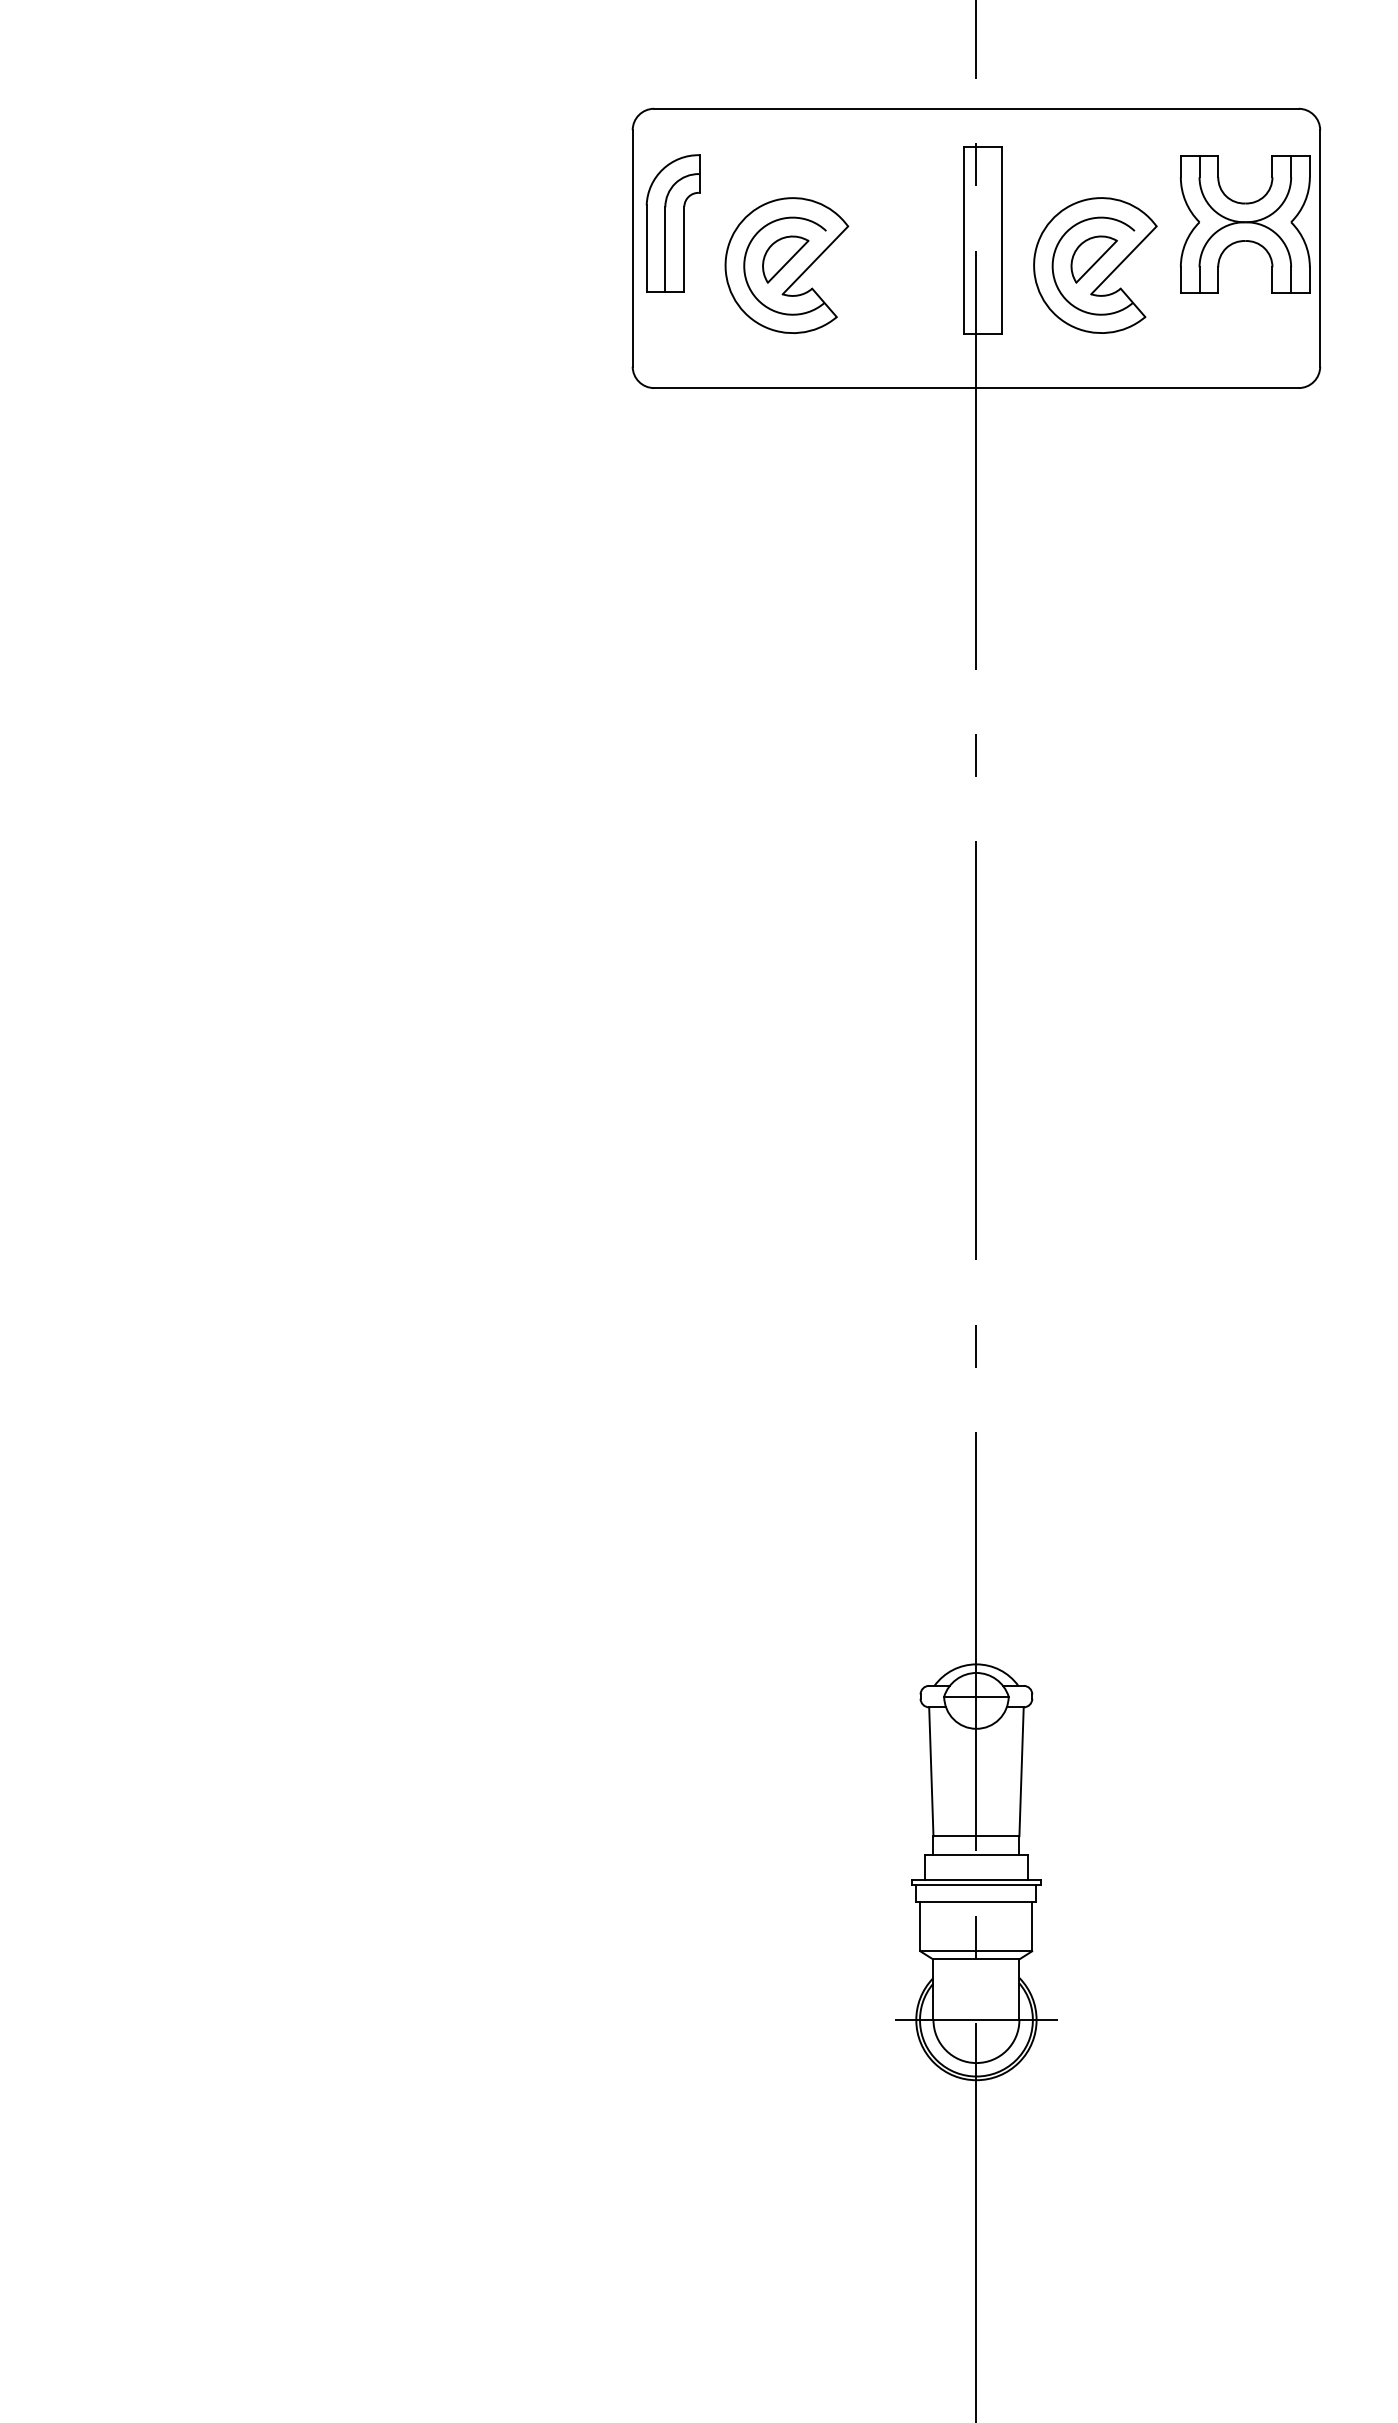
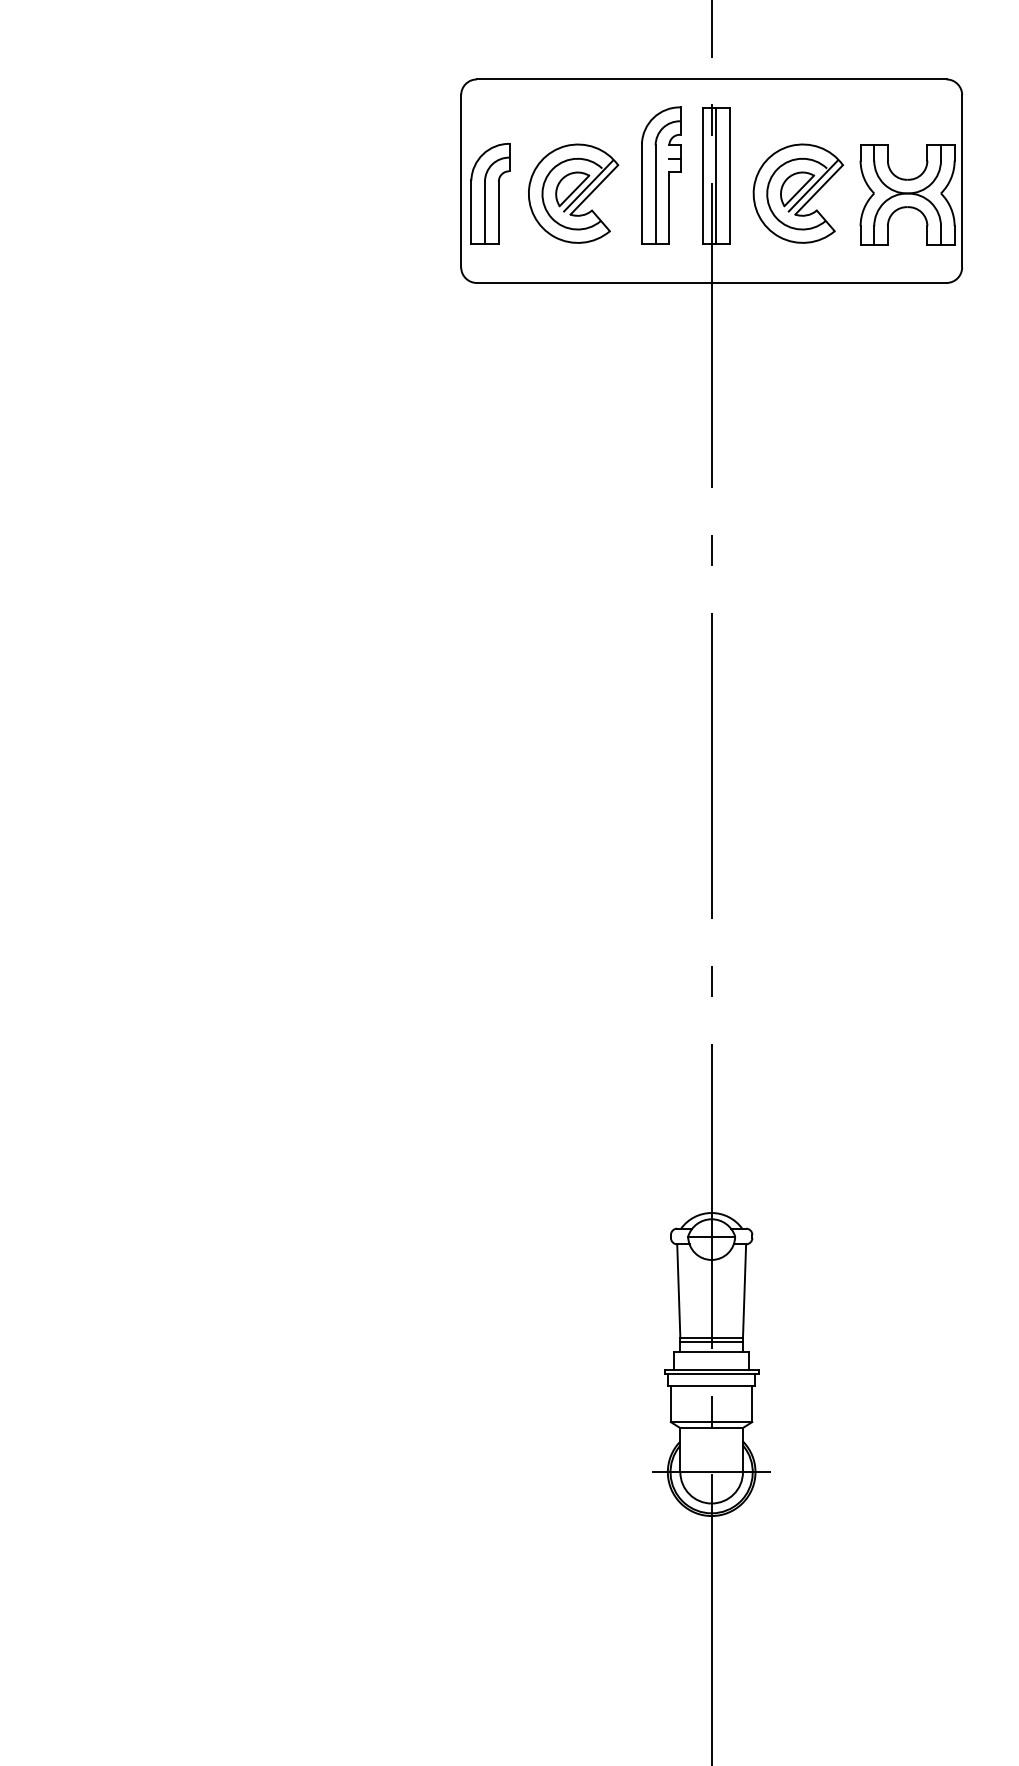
part: (672, 223) -> (490, 193), moved
part: (1245, 224) -> (907, 195), moved
part: (906, 240) -> (660, 175), added
line: (982, 240) -> (716, 175), added
line: (807, 254) -> (588, 185), added
line: (1115, 254) -> (813, 185), added
line: (976, 1841) -> (711, 1342), added

